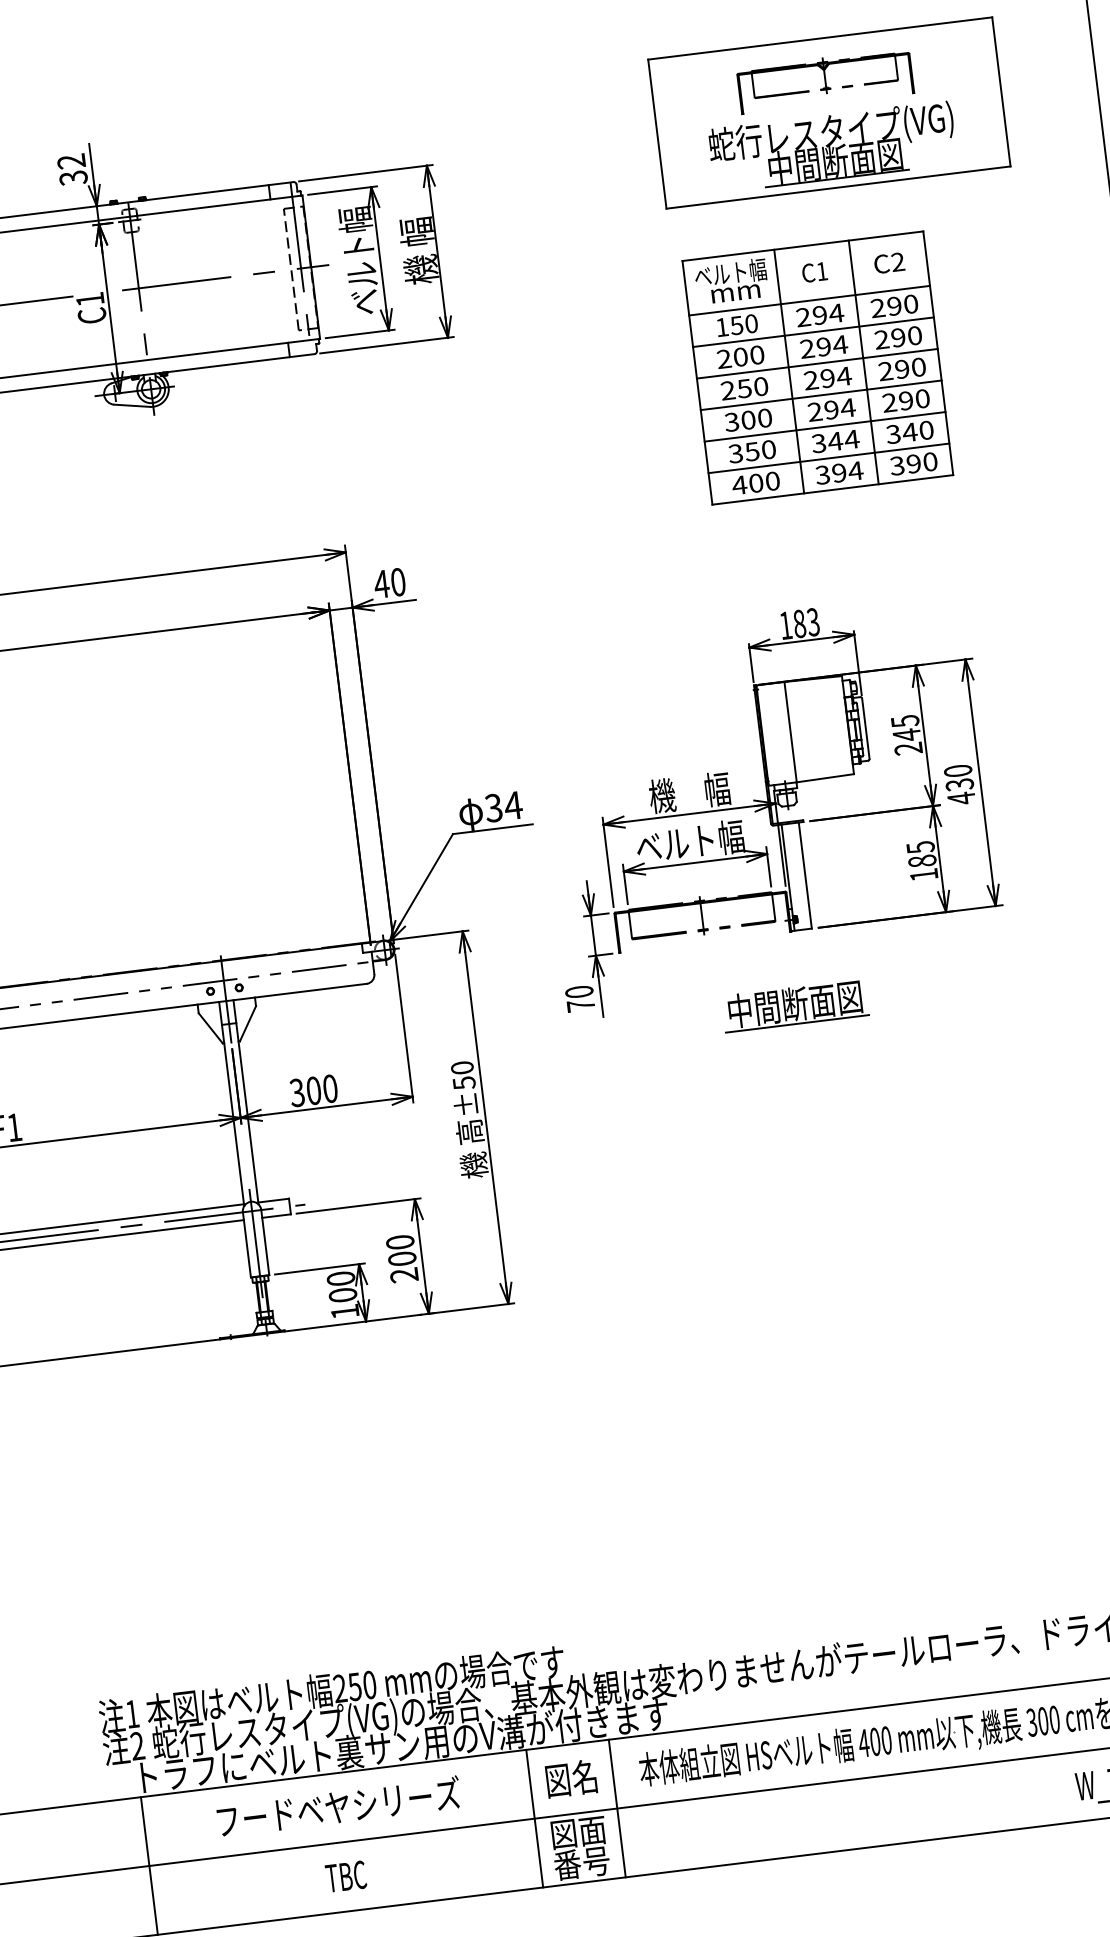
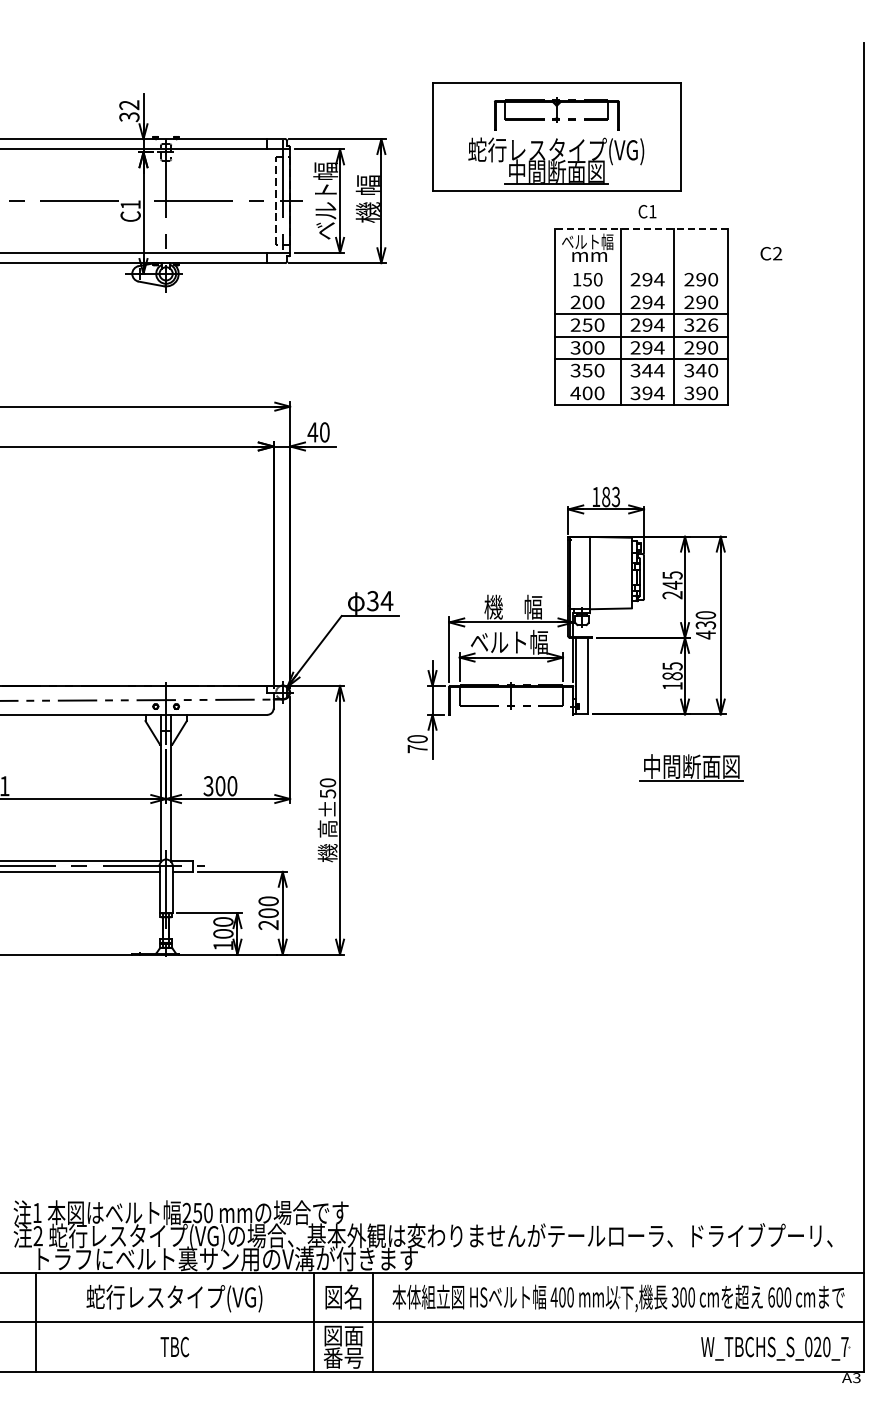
part: (828, 112) -> (556, 136), moved
line: (803, 246) -> (641, 229), solid -> dashed
text: (889, 262) -> (771, 253), moved
text: (814, 272) -> (647, 211), moved
line: (809, 300) -> (641, 268), removed
line: (813, 332) -> (641, 291), removed
text: (902, 368) -> (701, 324), 290 -> 326
line: (829, 459) -> (641, 382), removed
part: (794, 1005) -> (691, 767), moved
text: (337, 1809) -> (174, 1298), フードベヤシリーズ -> 蛇行レスタイプ(VG)

